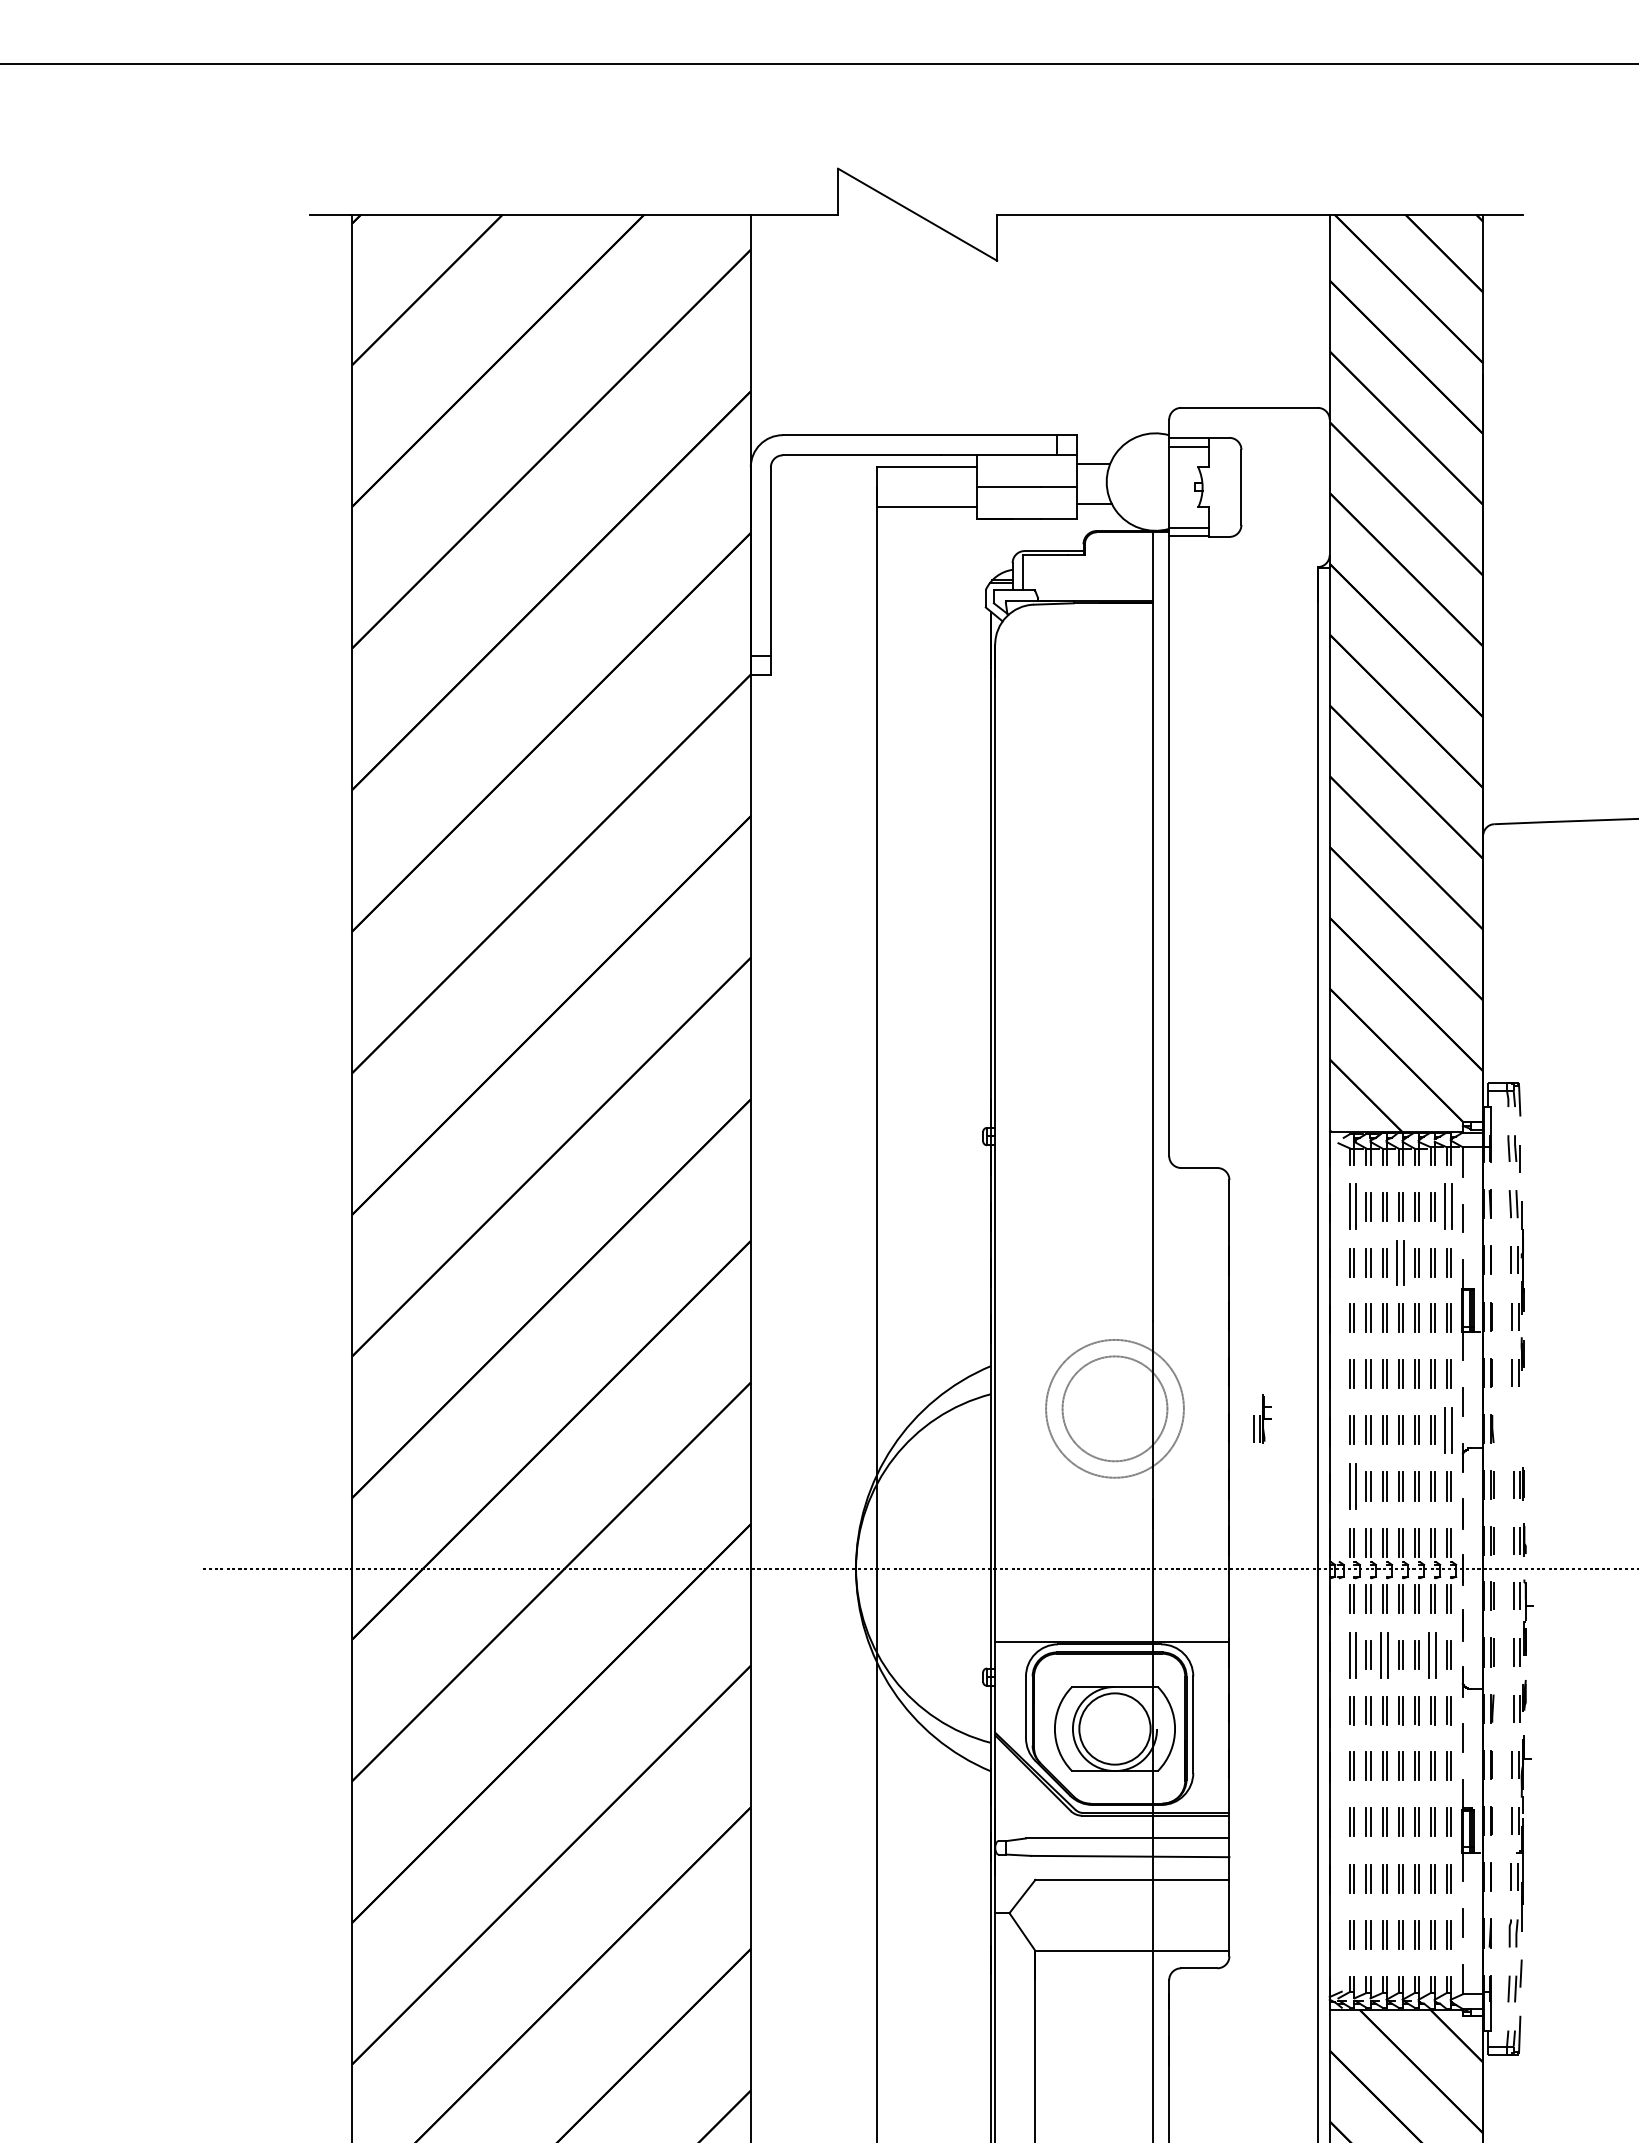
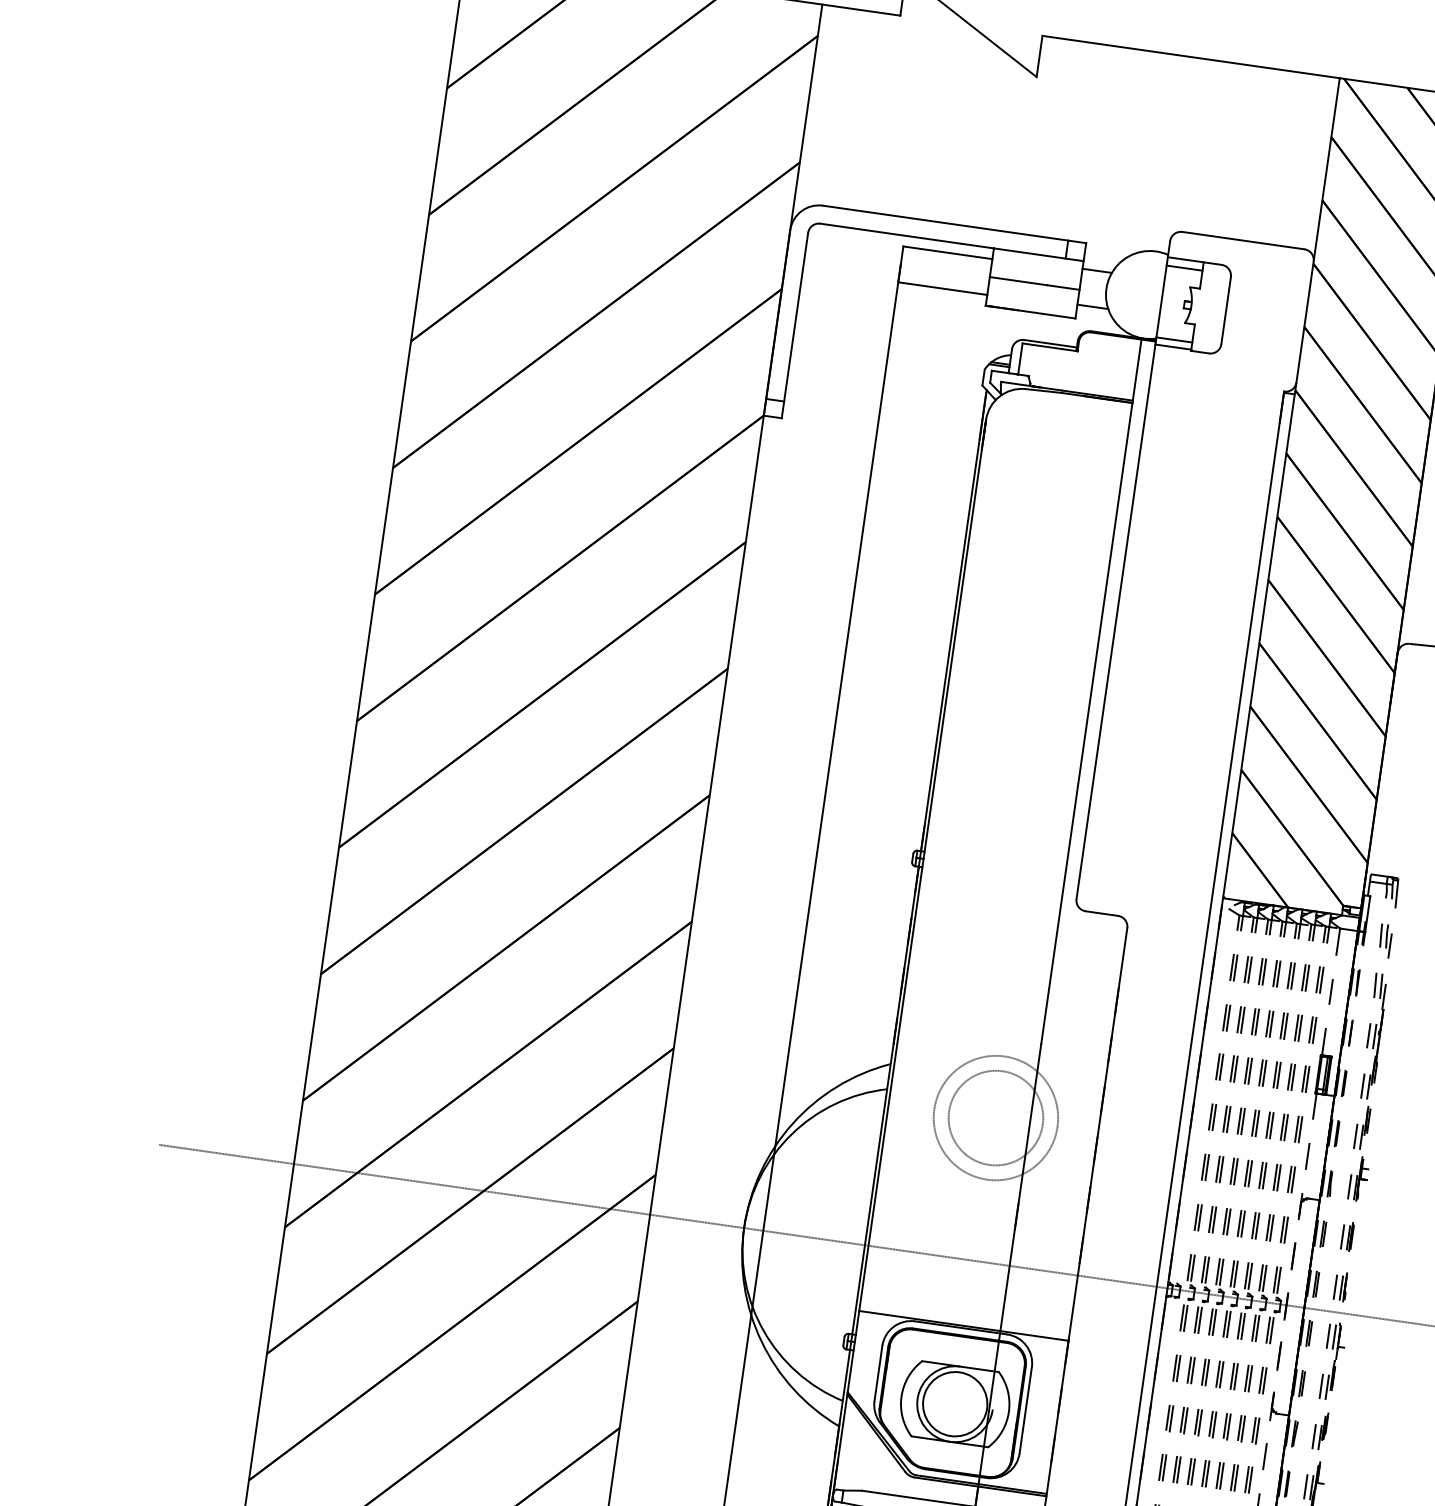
part: (1351, 1206) -> (1233, 967), size x0.62
part: (1448, 1206) -> (1319, 979), size x0.62
part: (1400, 1262) -> (1269, 1023), size x0.62
part: (1262, 1418) -> (1358, 1178), moved
part: (1448, 1429) -> (1291, 1178), size x0.62
part: (1351, 1486) -> (1197, 1217), size x0.62
part: (1351, 1654) -> (1176, 1367), size x0.62
part: (1384, 1654) -> (1205, 1371), size x0.62
part: (1432, 1654) -> (1248, 1378), size x0.62

